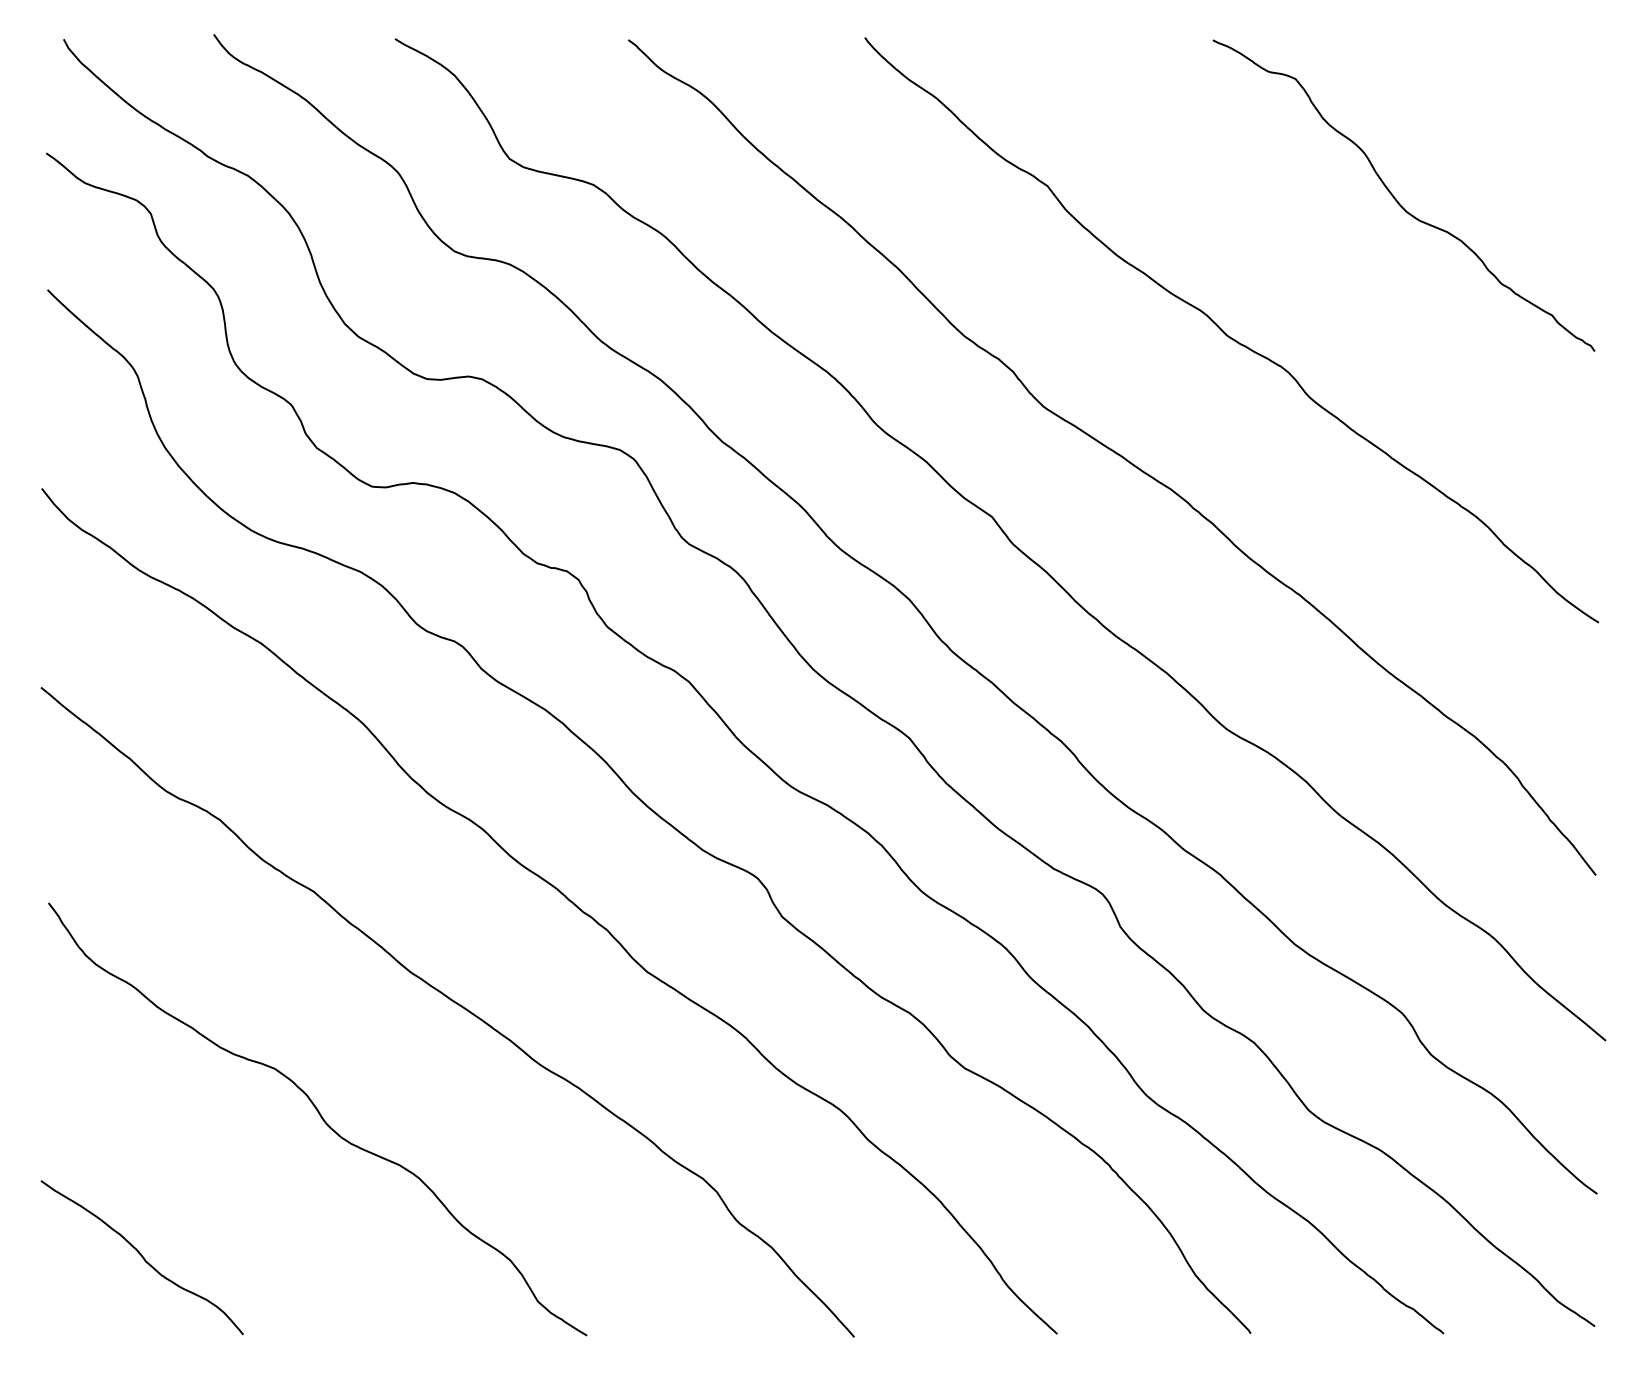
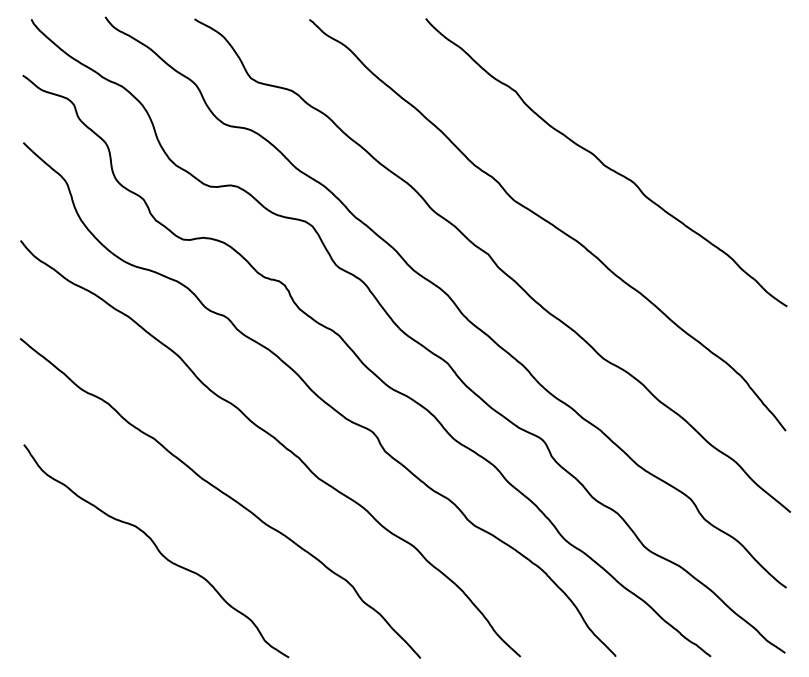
curve: (1398, 200) -> (688, 98), removed
curve: (143, 1256) -> (70, 618), removed

